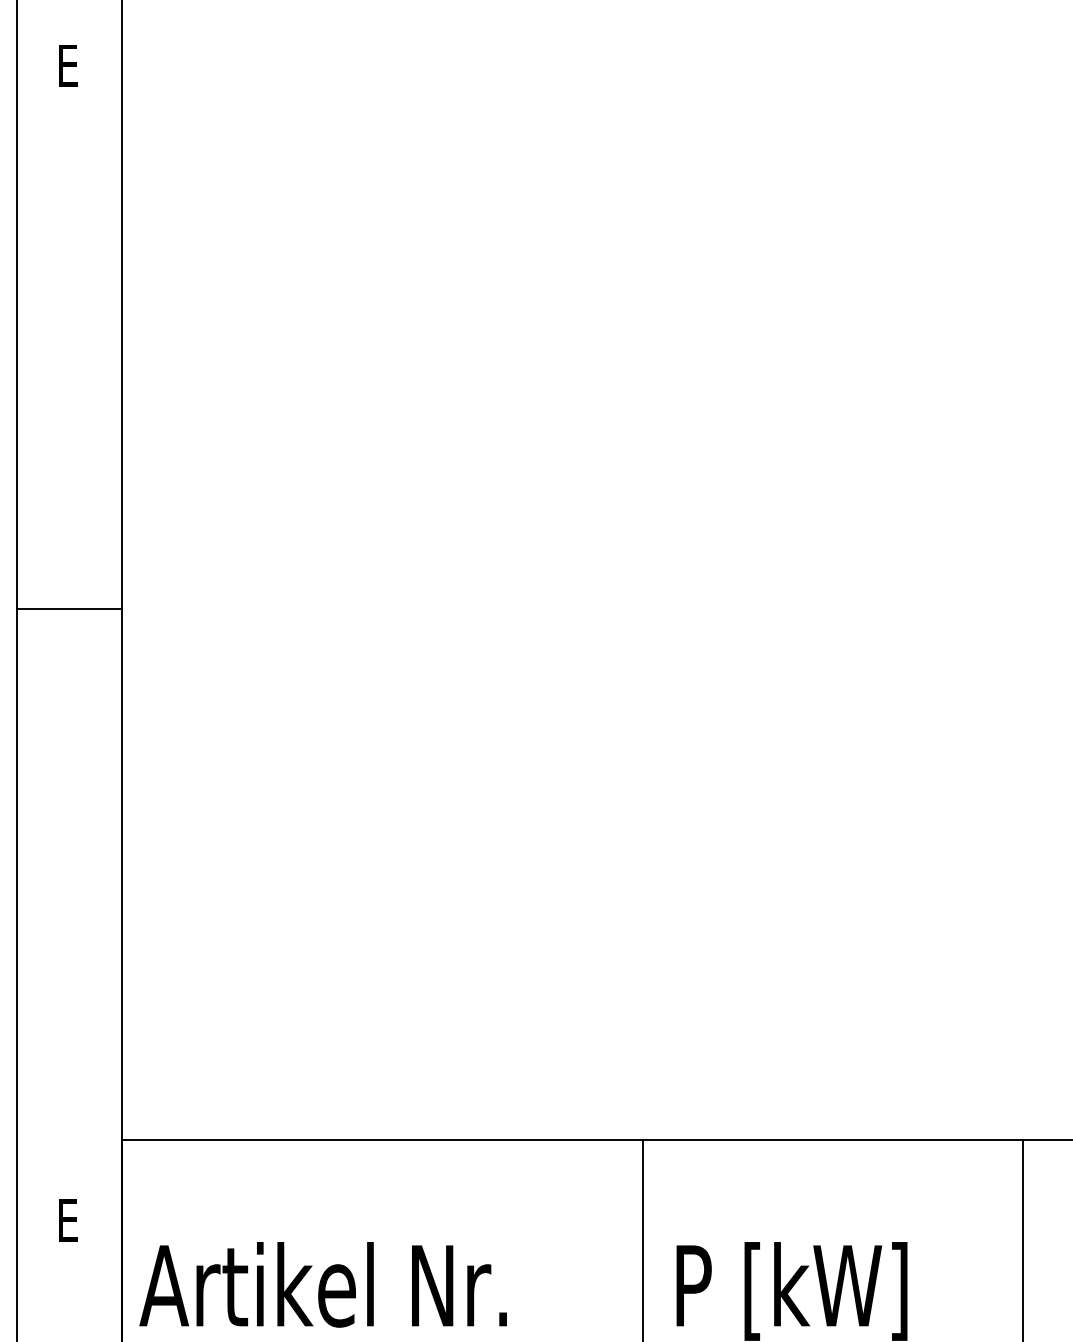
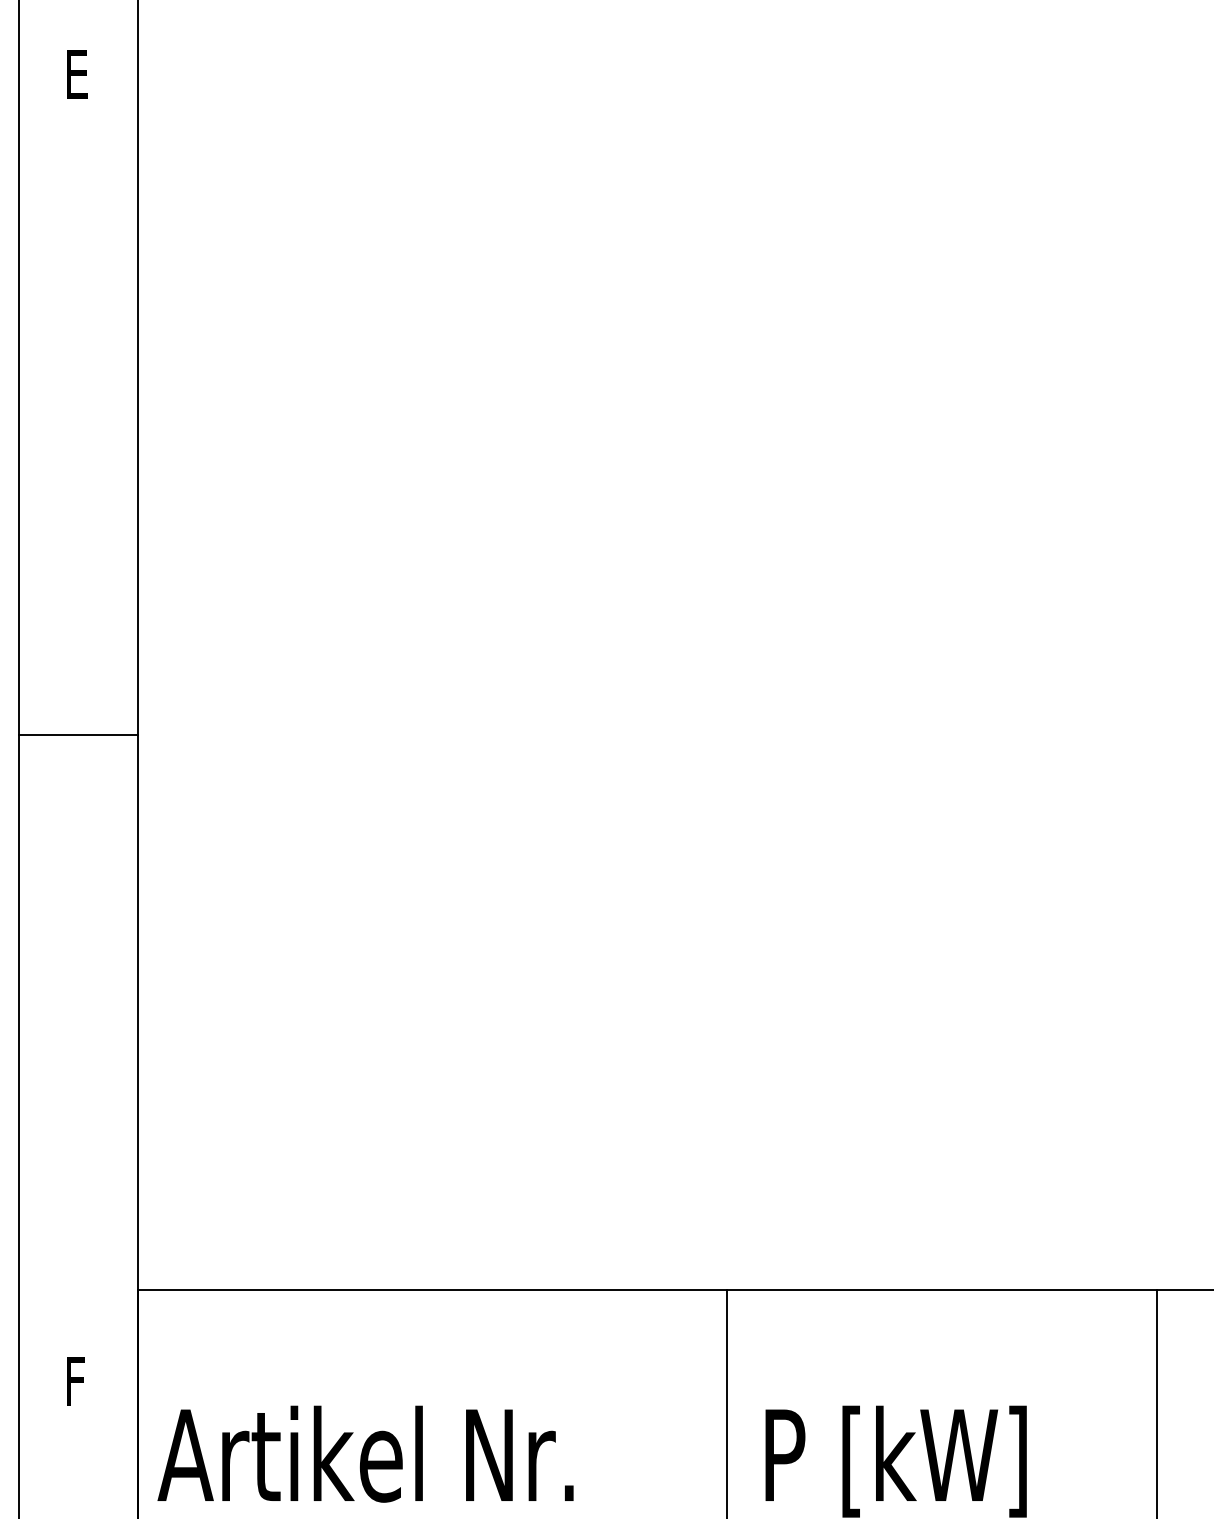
line: (69, 608) -> (78, 734), moved
text: (70, 1220) -> (79, 1381), E -> F

